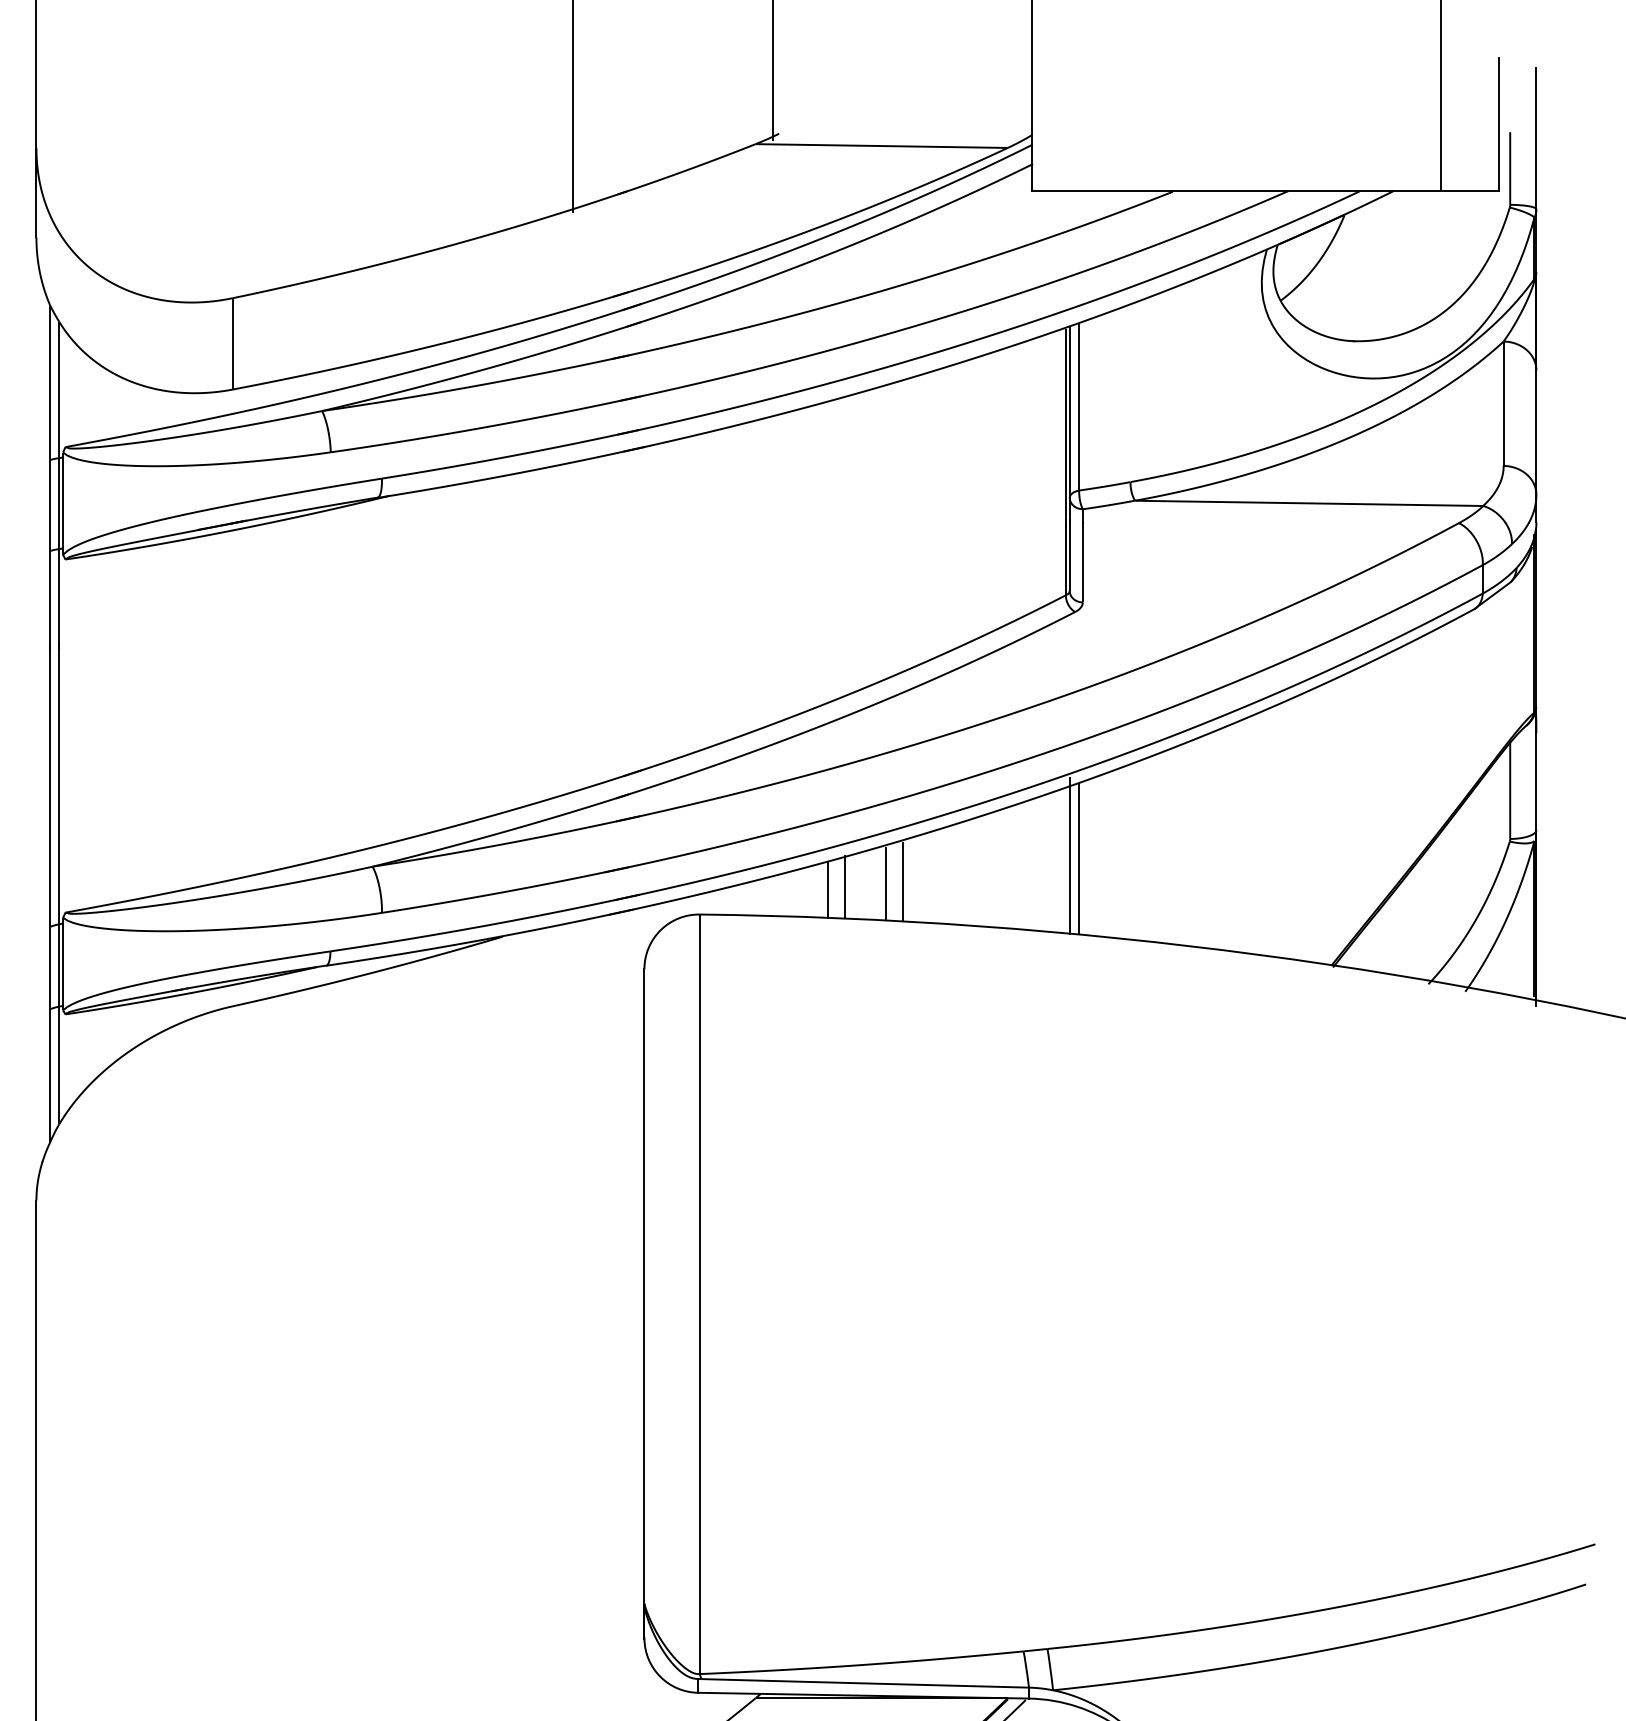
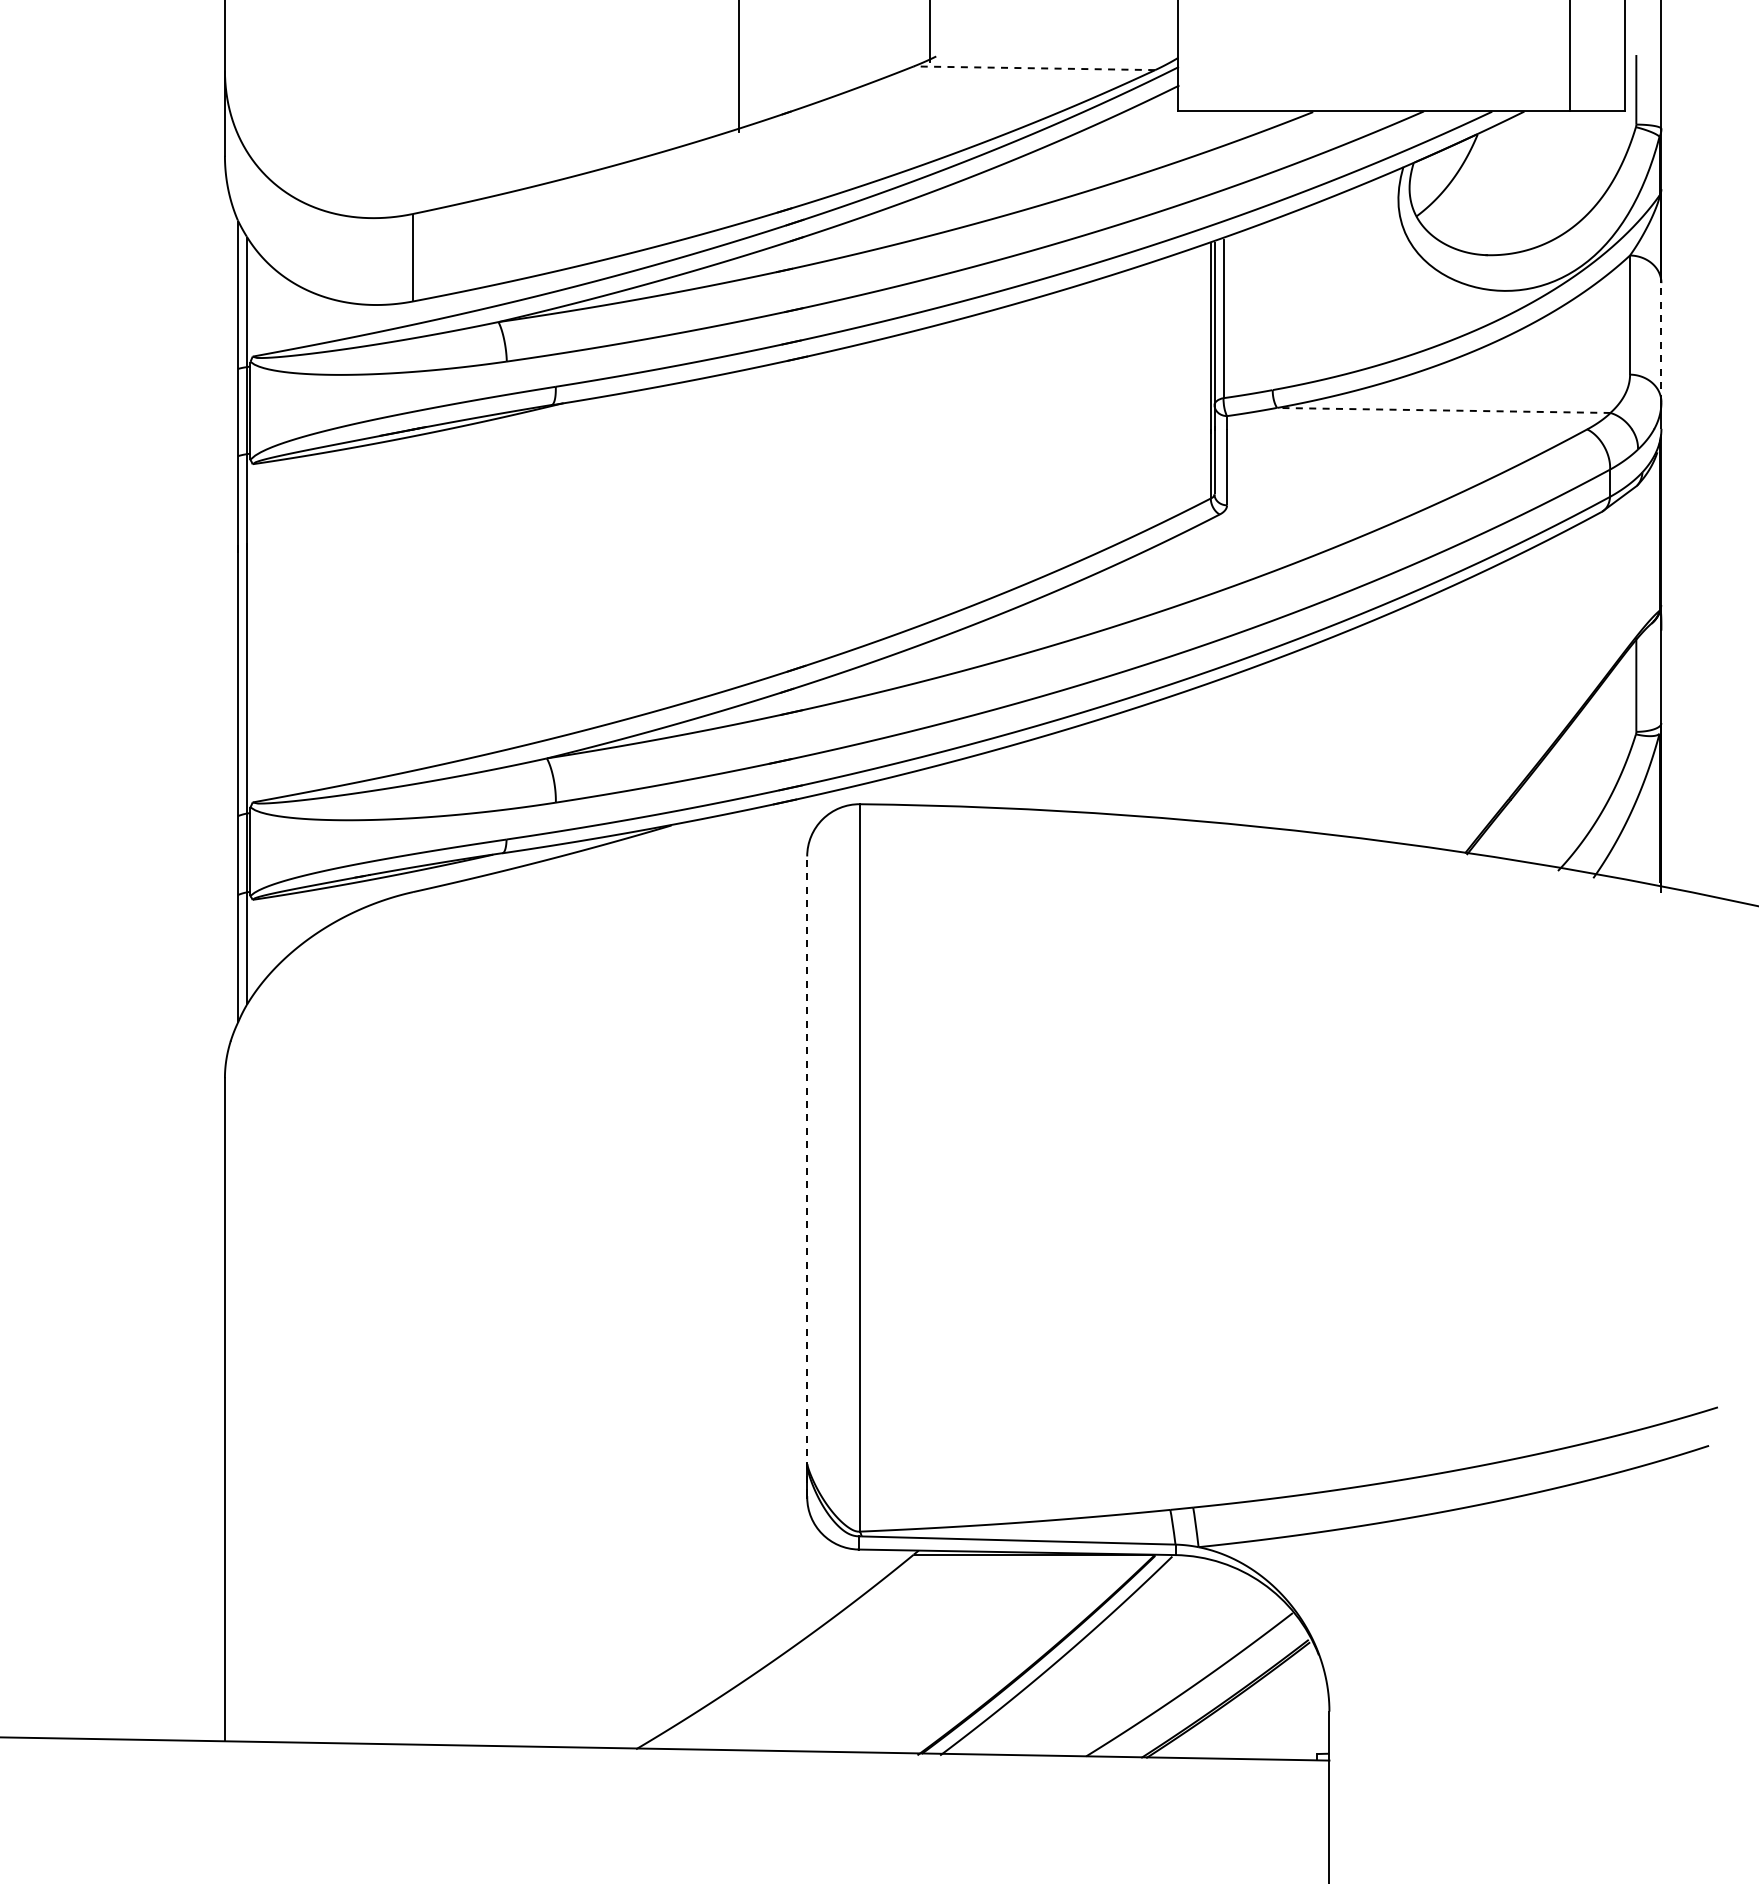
line: (881, 146) -> (1034, 68), solid -> dashed
line: (1536, 432) -> (1661, 342), solid -> dashed
line: (1308, 503) -> (1443, 410), solid -> dashed
line: (1069, 855) -> (1214, 747), removed
line: (1079, 858) -> (1223, 750), removed
line: (902, 881) -> (1054, 772), removed
line: (885, 883) -> (1038, 774), removed
line: (845, 886) -> (999, 777), removed
line: (828, 889) -> (983, 780), removed
line: (644, 1303) -> (807, 1176), solid -> dashed

